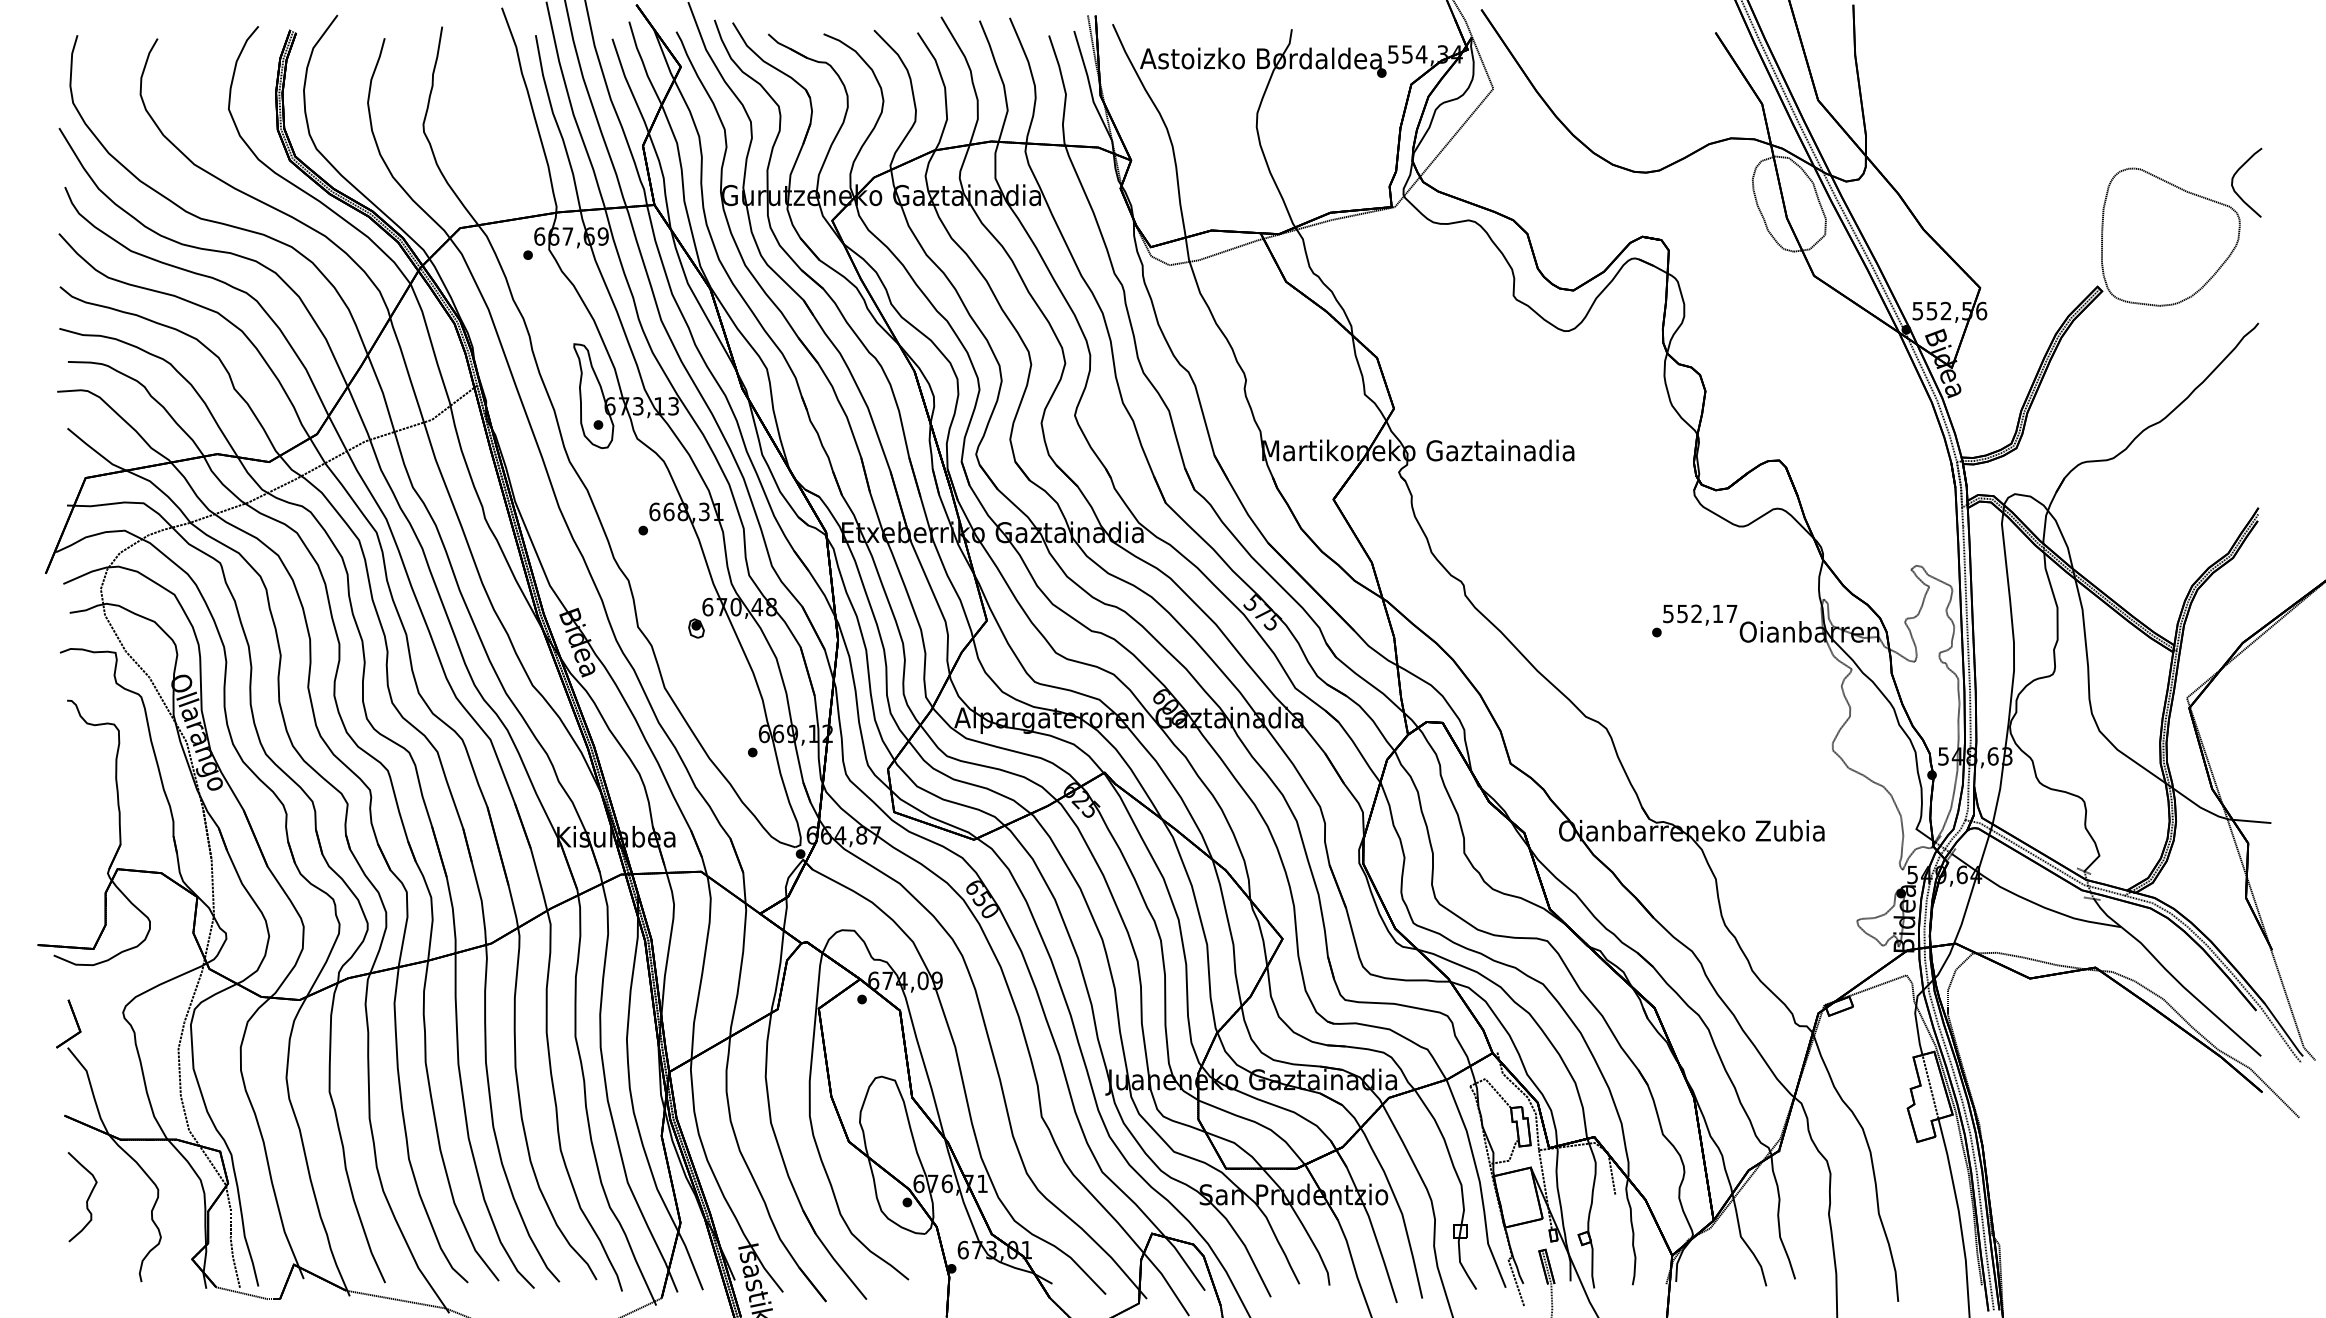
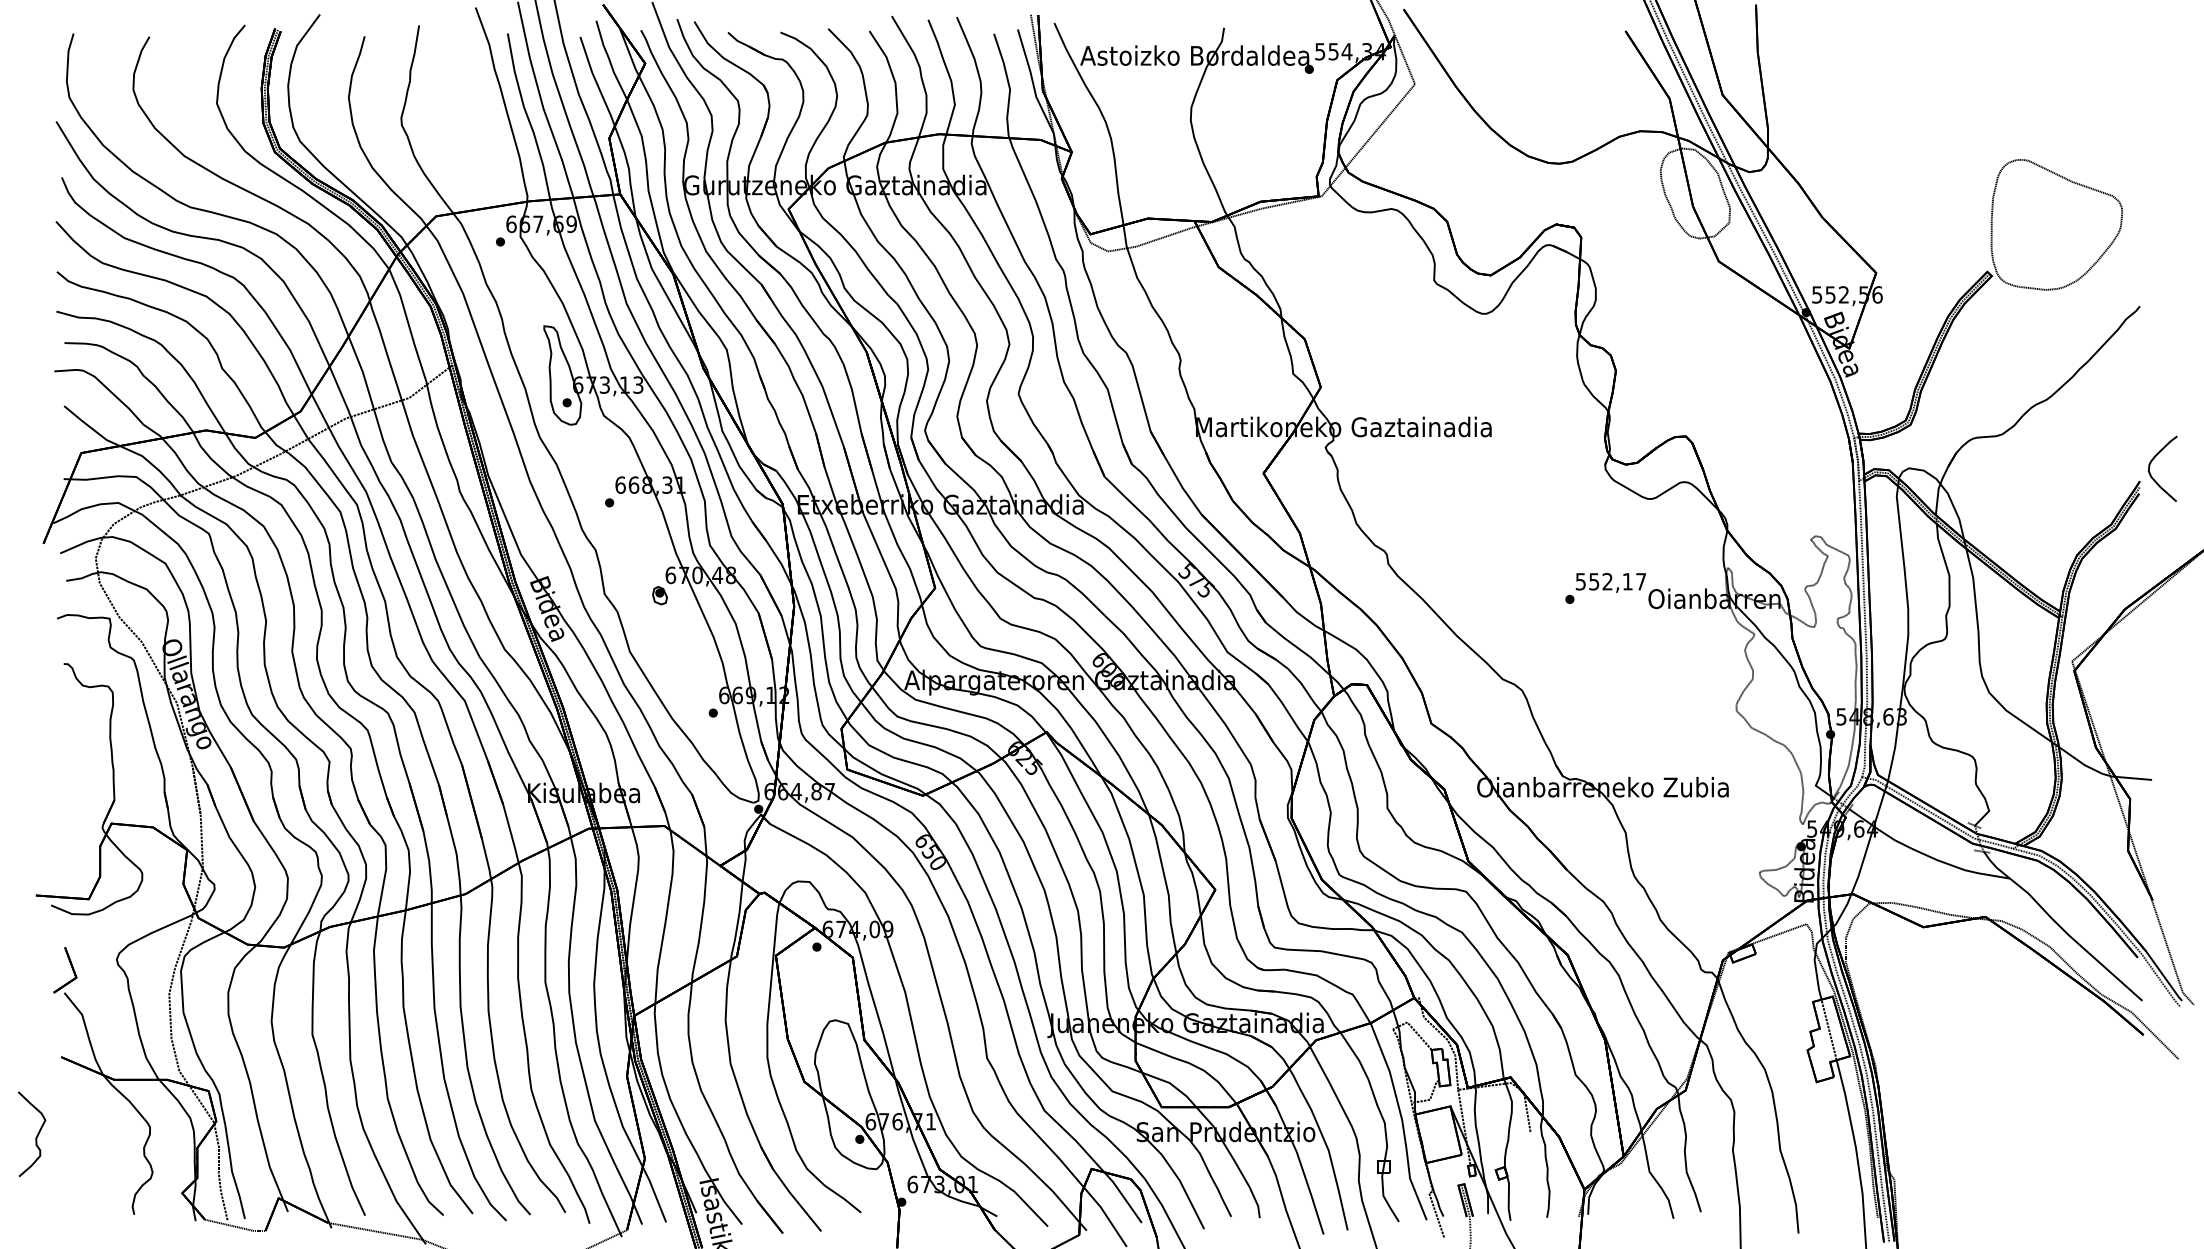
curve: (2234, 177) -> (2151, 463), moved
curve: (86, 1200) -> (35, 1137), moved

